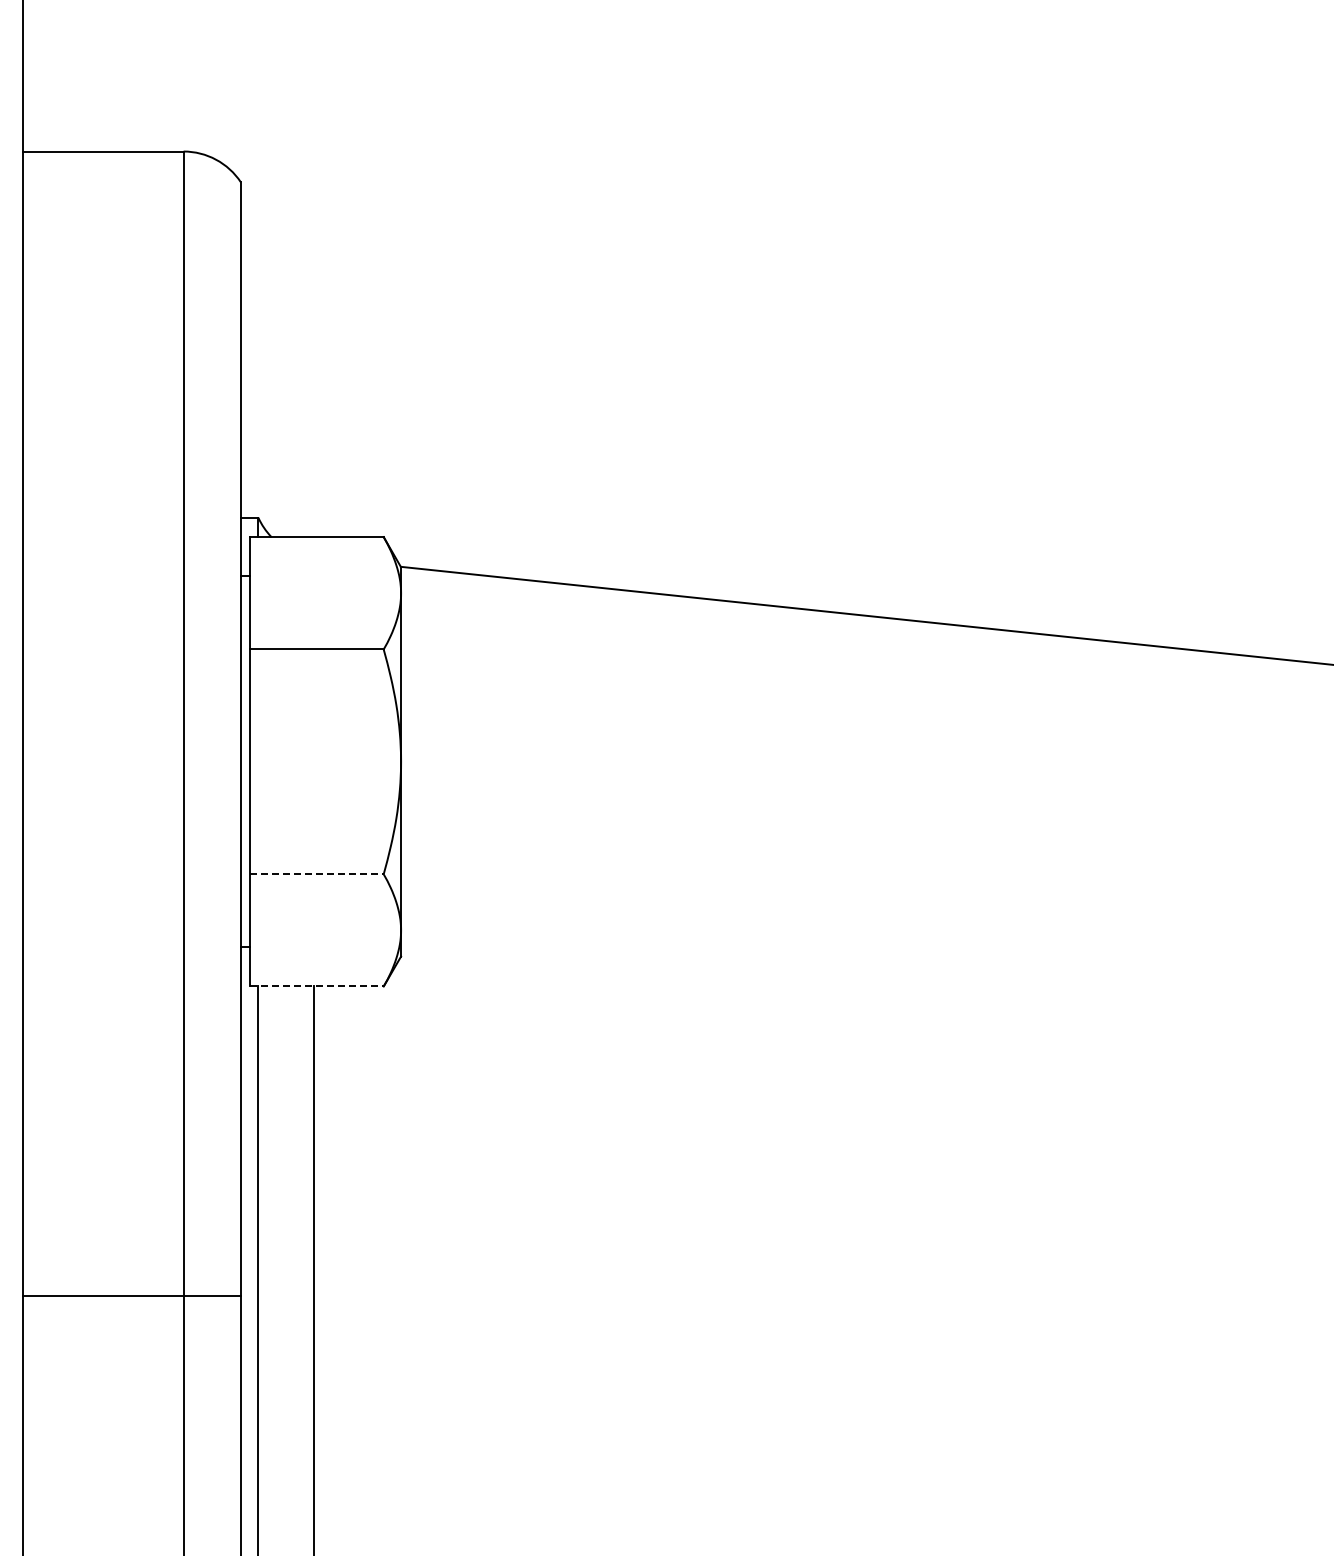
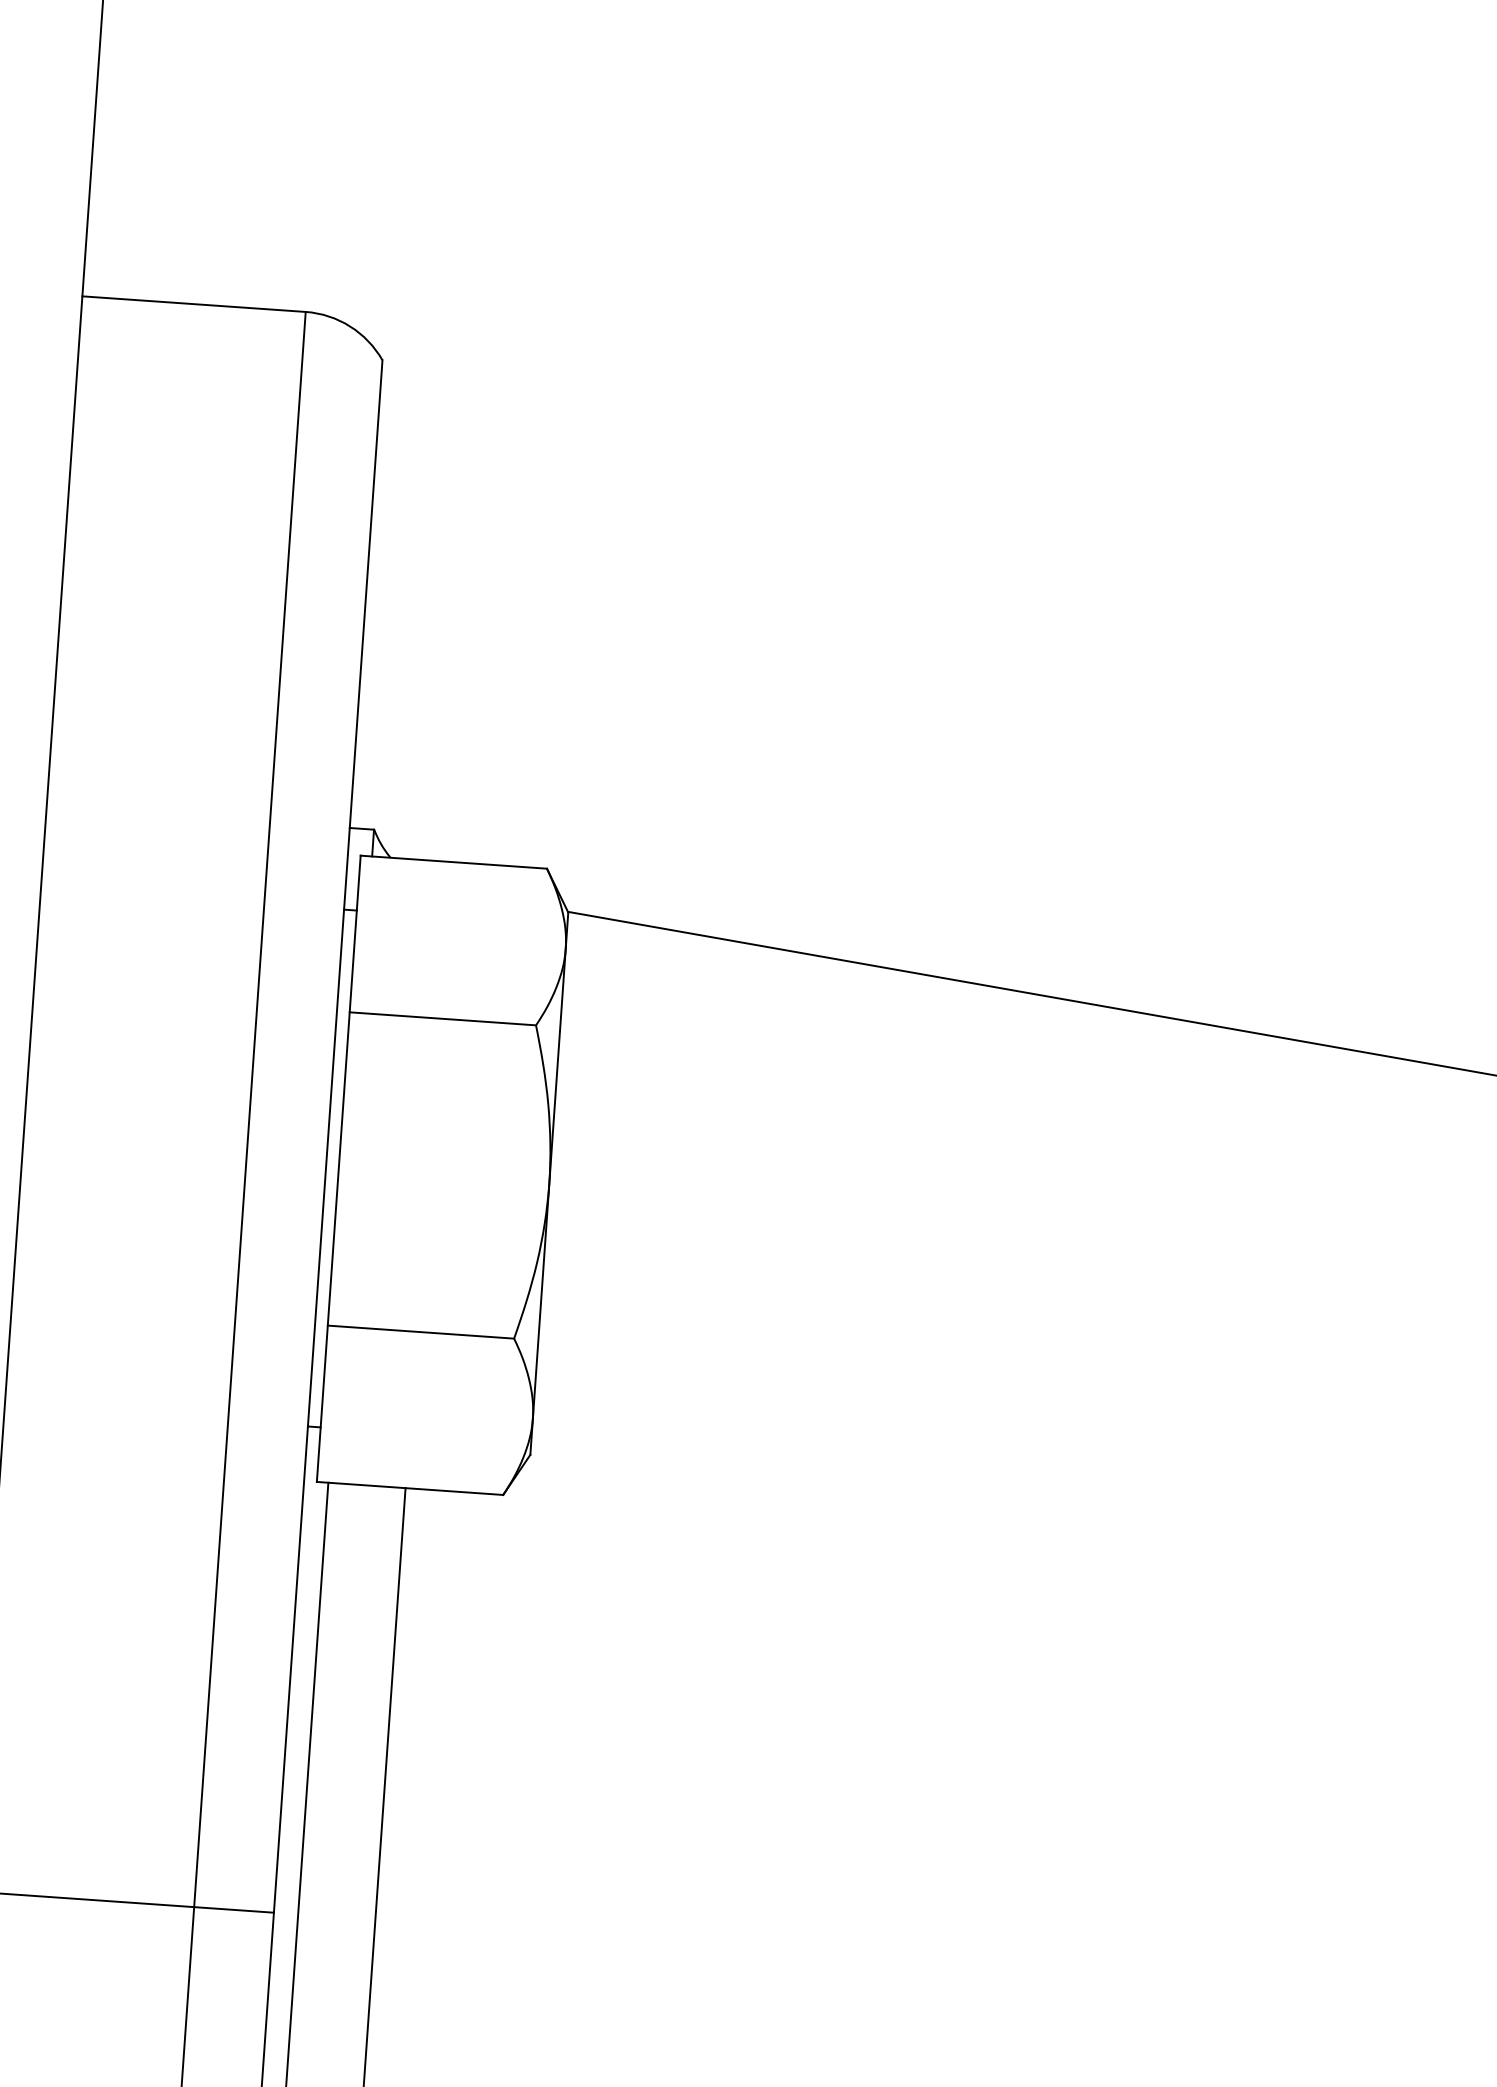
line: (316, 874) -> (420, 1332), dashed -> solid
line: (316, 986) -> (409, 1488), dashed -> solid

